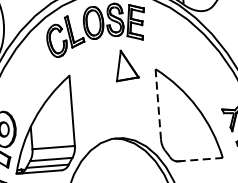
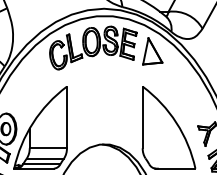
part: (126, 65) -> (152, 51), moved
line: (158, 104) -> (142, 117), dashed -> solid
line: (200, 159) -> (175, 168), dashed -> solid

